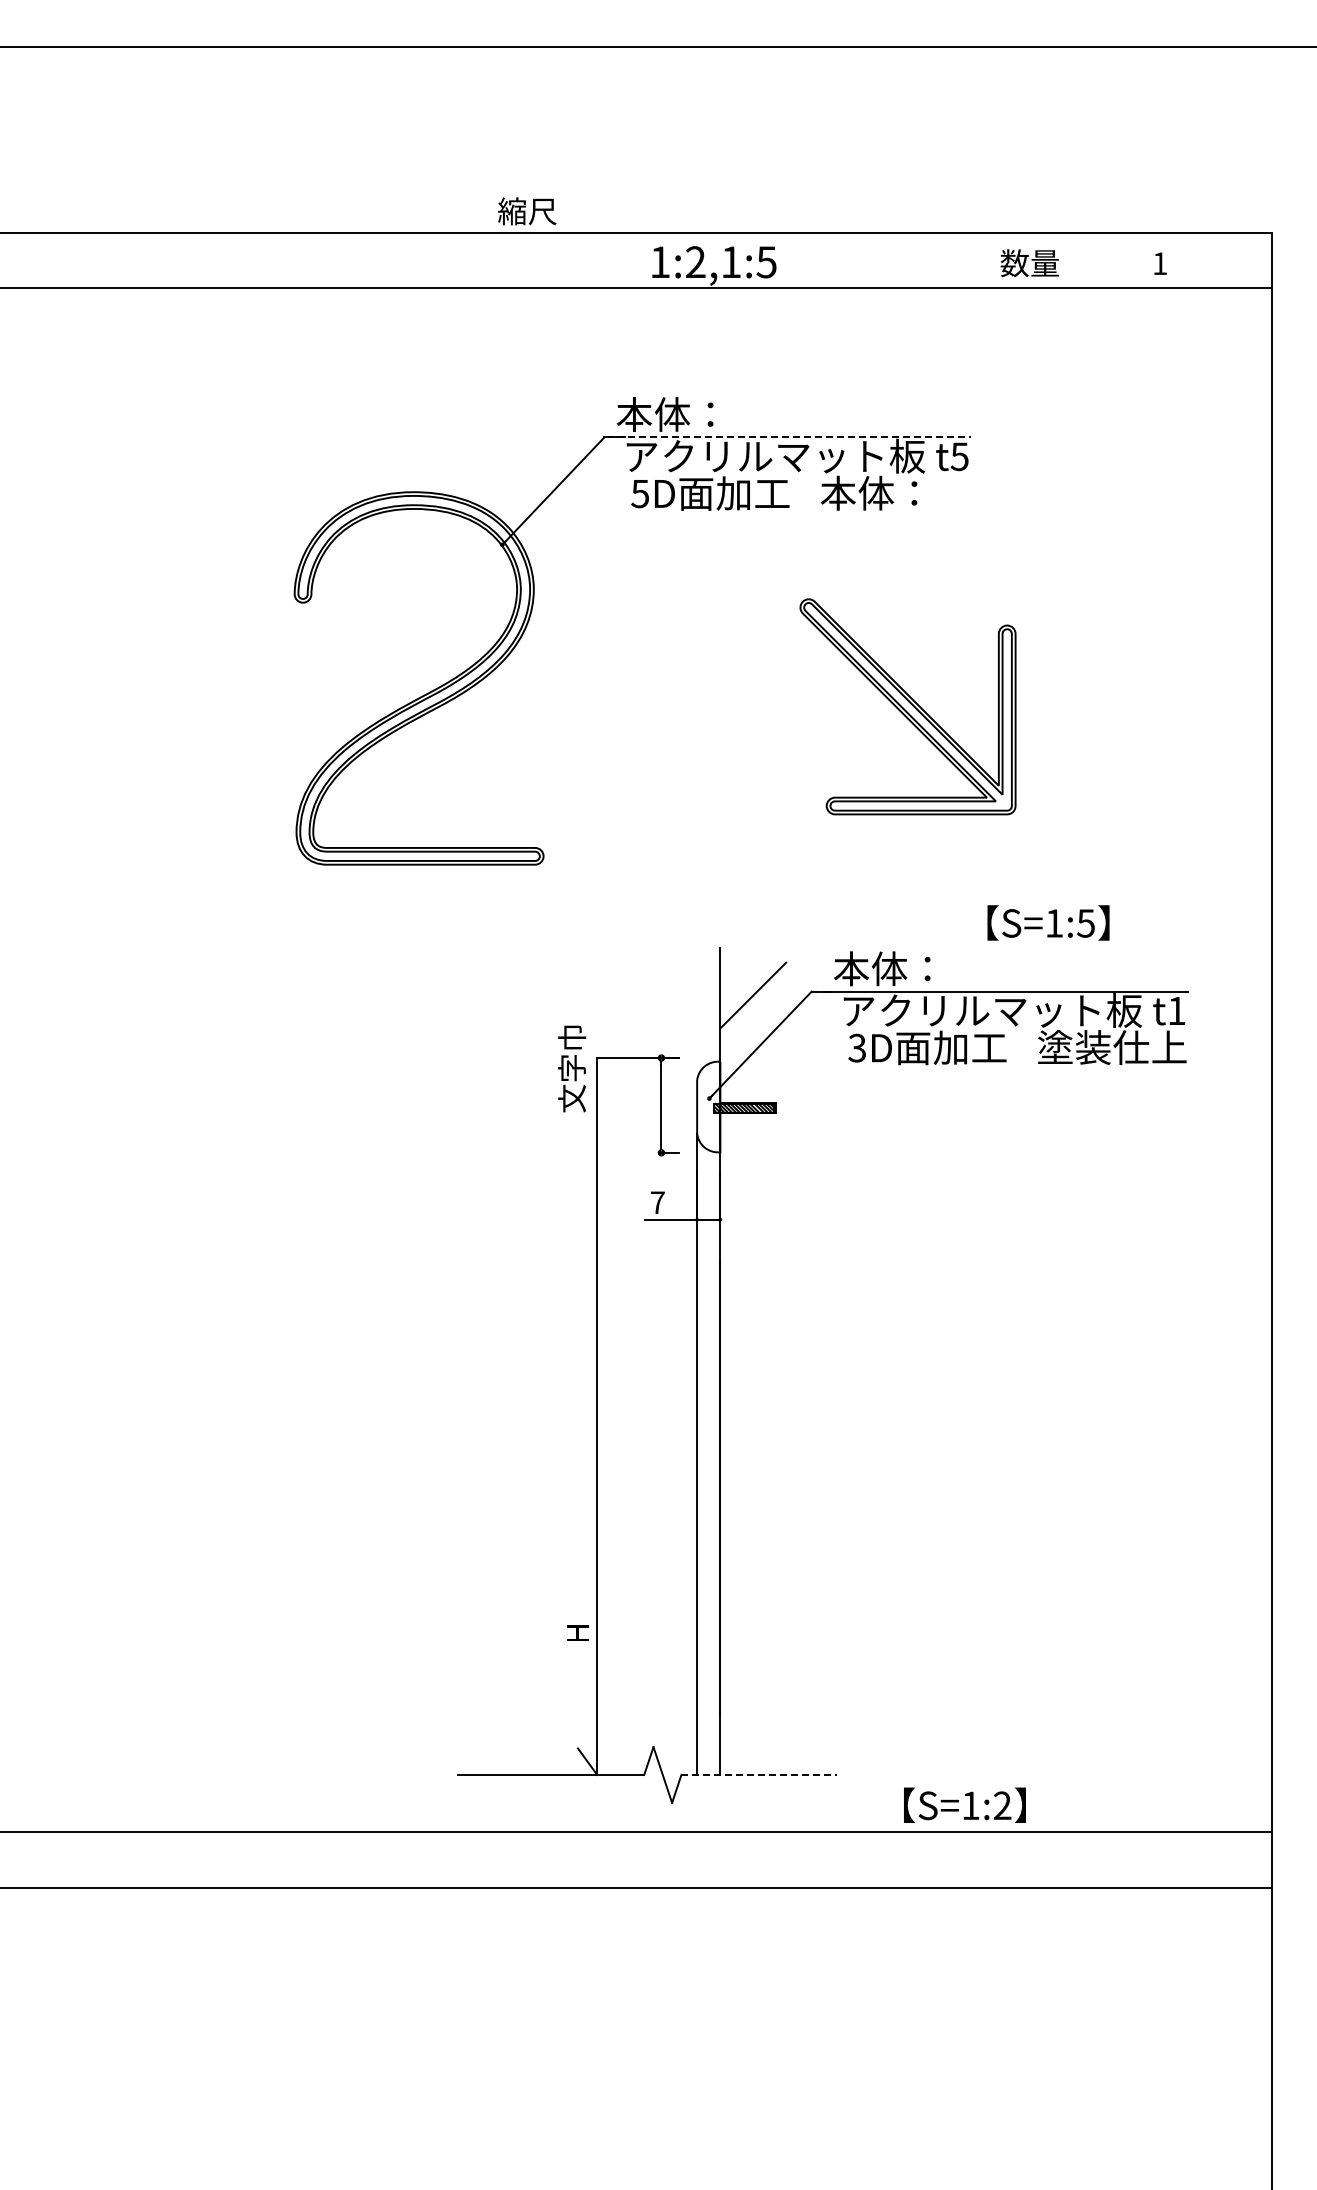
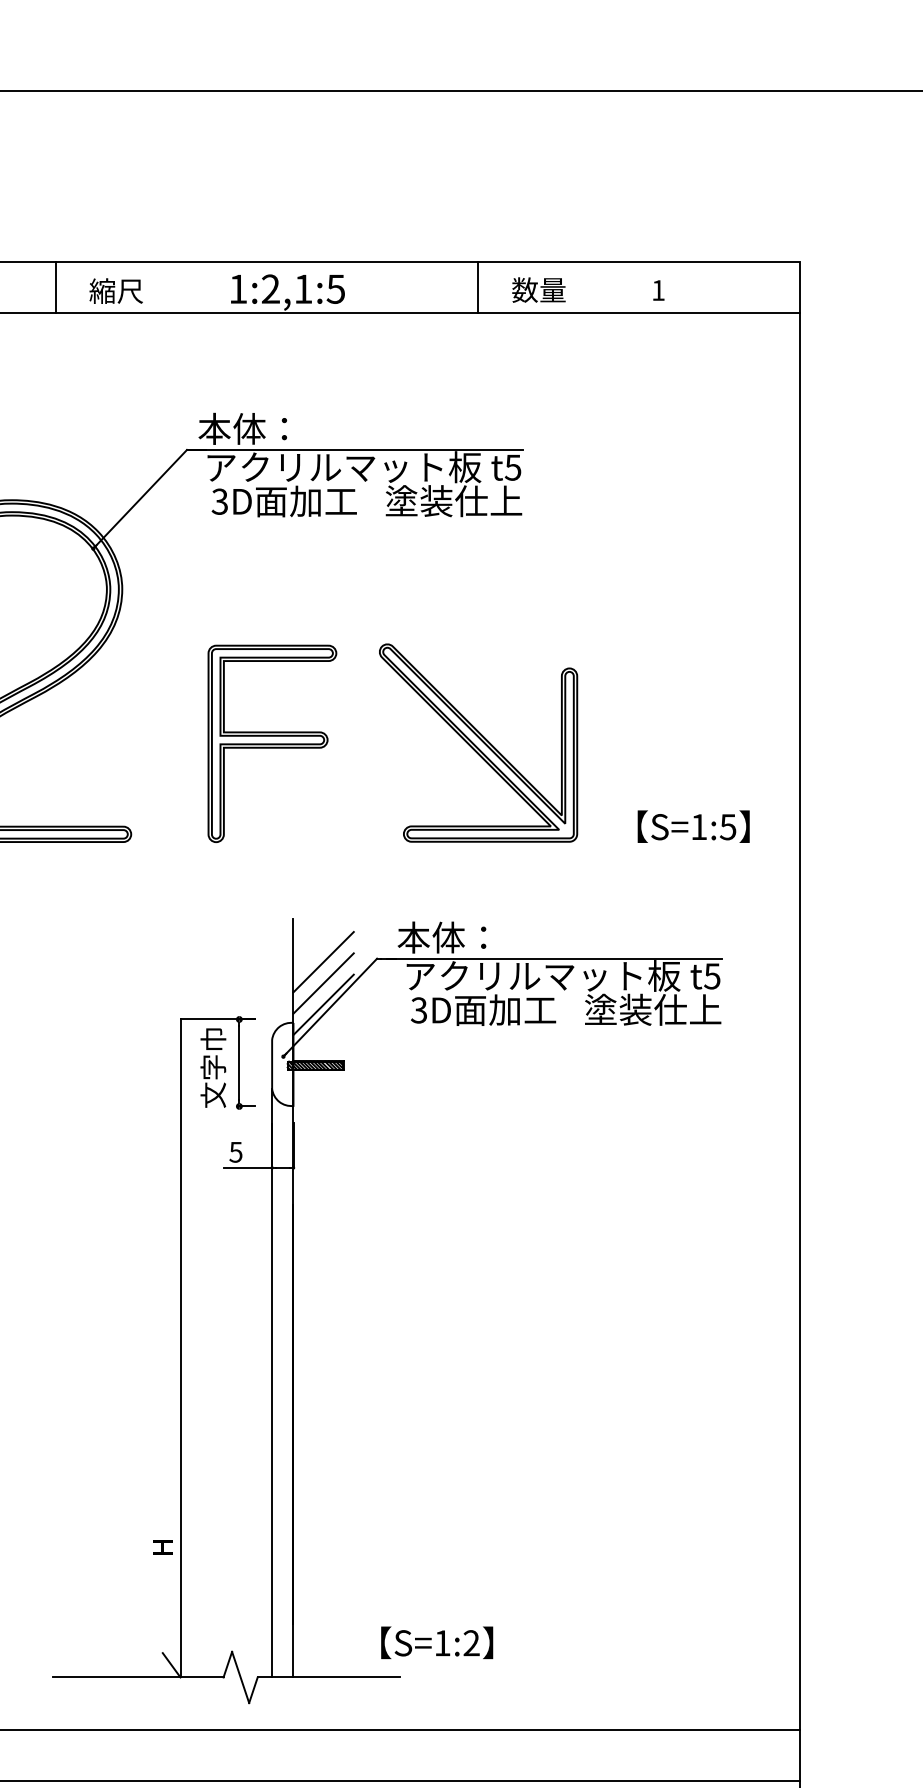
text: (527, 211) -> (116, 291), moved
line: (461, 260) -> (55, 287), added
line: (921, 260) -> (478, 287), added
text: (1083, 263) -> (588, 290), moved
line: (788, 437) -> (355, 450), dashed -> solid
text: (894, 492) -> (453, 500), 本体： -> 塗装仕上
text: (640, 493) -> (220, 501), 5D -> 3D
part: (907, 706) -> (478, 742), moved
part: (697, 757) -> (272, 743), added
text: (1048, 922) -> (693, 826), moved
text: (1176, 1011) -> (712, 976), t1 -> t5
line: (753, 1018) -> (323, 983), added
line: (753, 1041) -> (323, 1004), added
text: (572, 1068) -> (213, 1067), moved
text: (657, 1202) -> (235, 1152), 7 -> 5
line: (759, 1775) -> (329, 1677), dashed -> solid
text: (964, 1804) -> (436, 1642), moved

